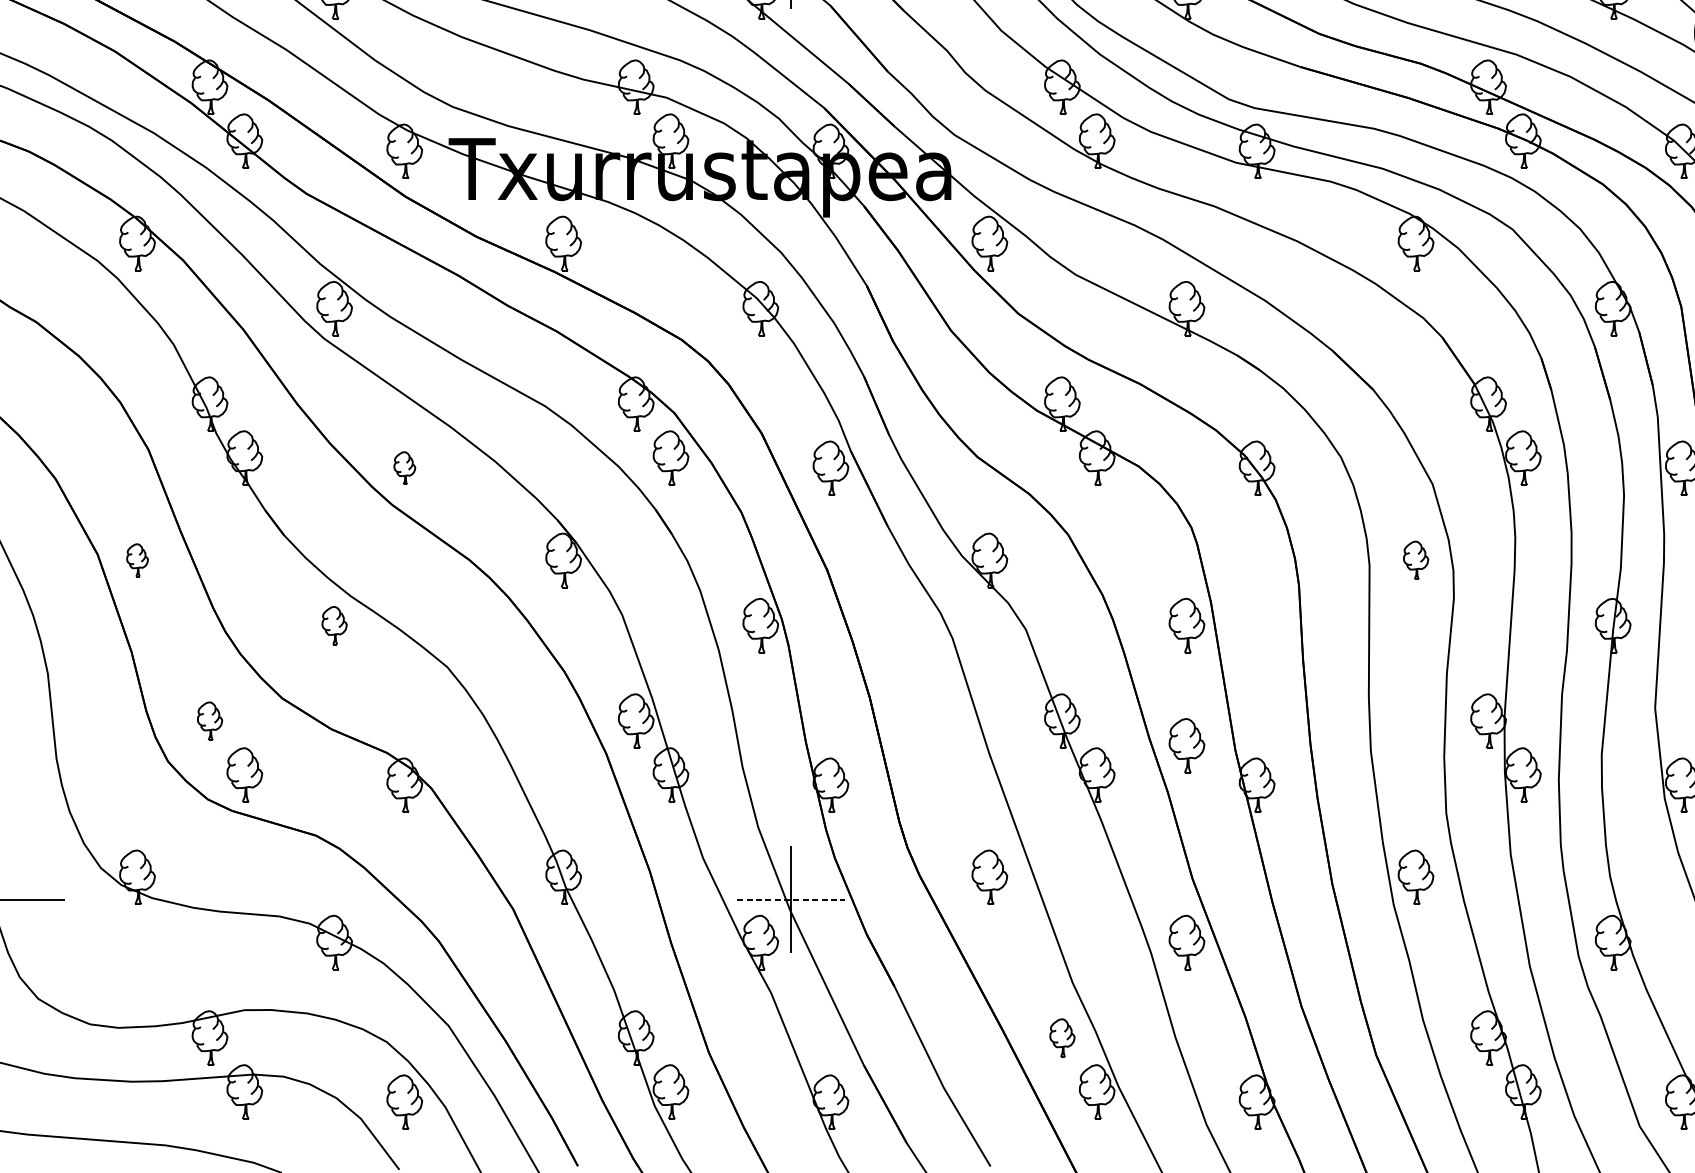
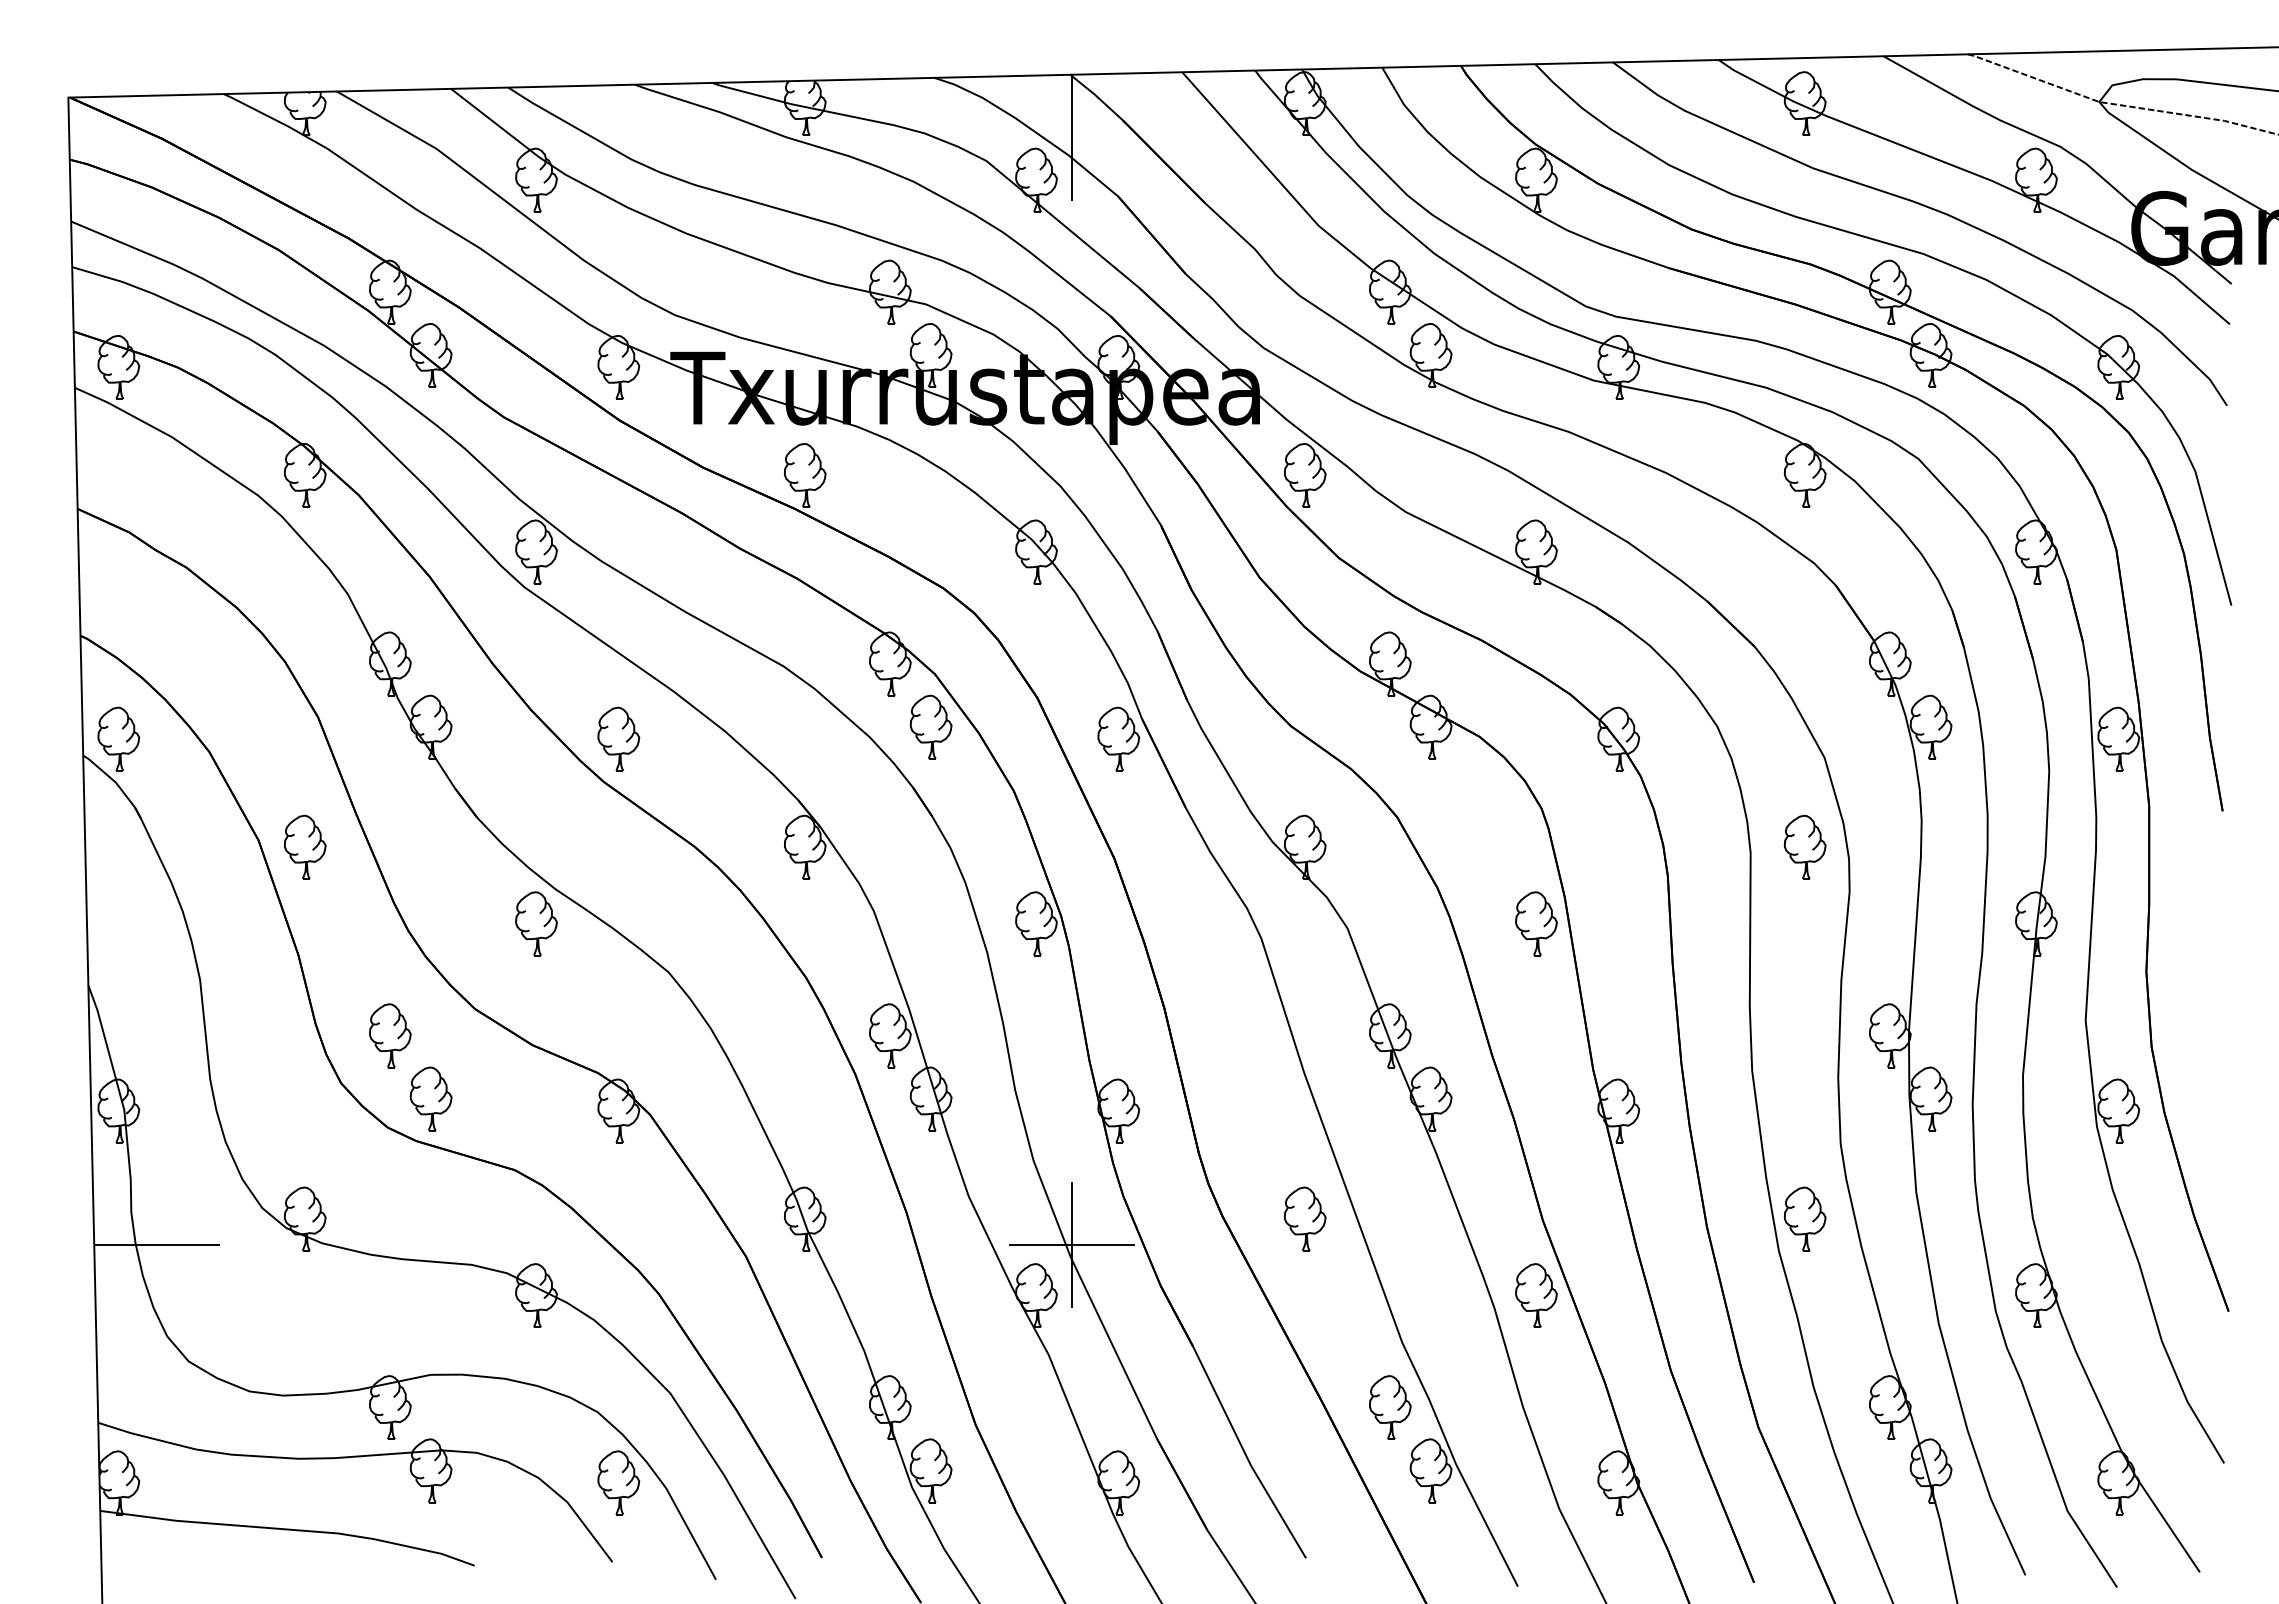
part: (404, 467) -> (618, 738), size x1.67
part: (137, 559) -> (305, 846), size x1.67
part: (1416, 559) -> (1805, 846), size x1.43
part: (334, 625) -> (536, 923), size x1.43
part: (210, 720) -> (390, 1035), size x1.43
part: (1187, 745) -> (1536, 1064), removed
line: (791, 899) -> (1072, 1245), dashed -> solid
part: (1062, 1038) -> (1390, 1407), size x1.43

